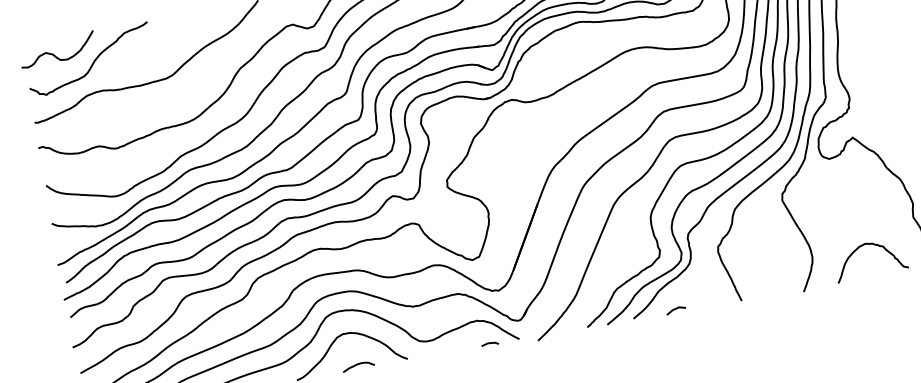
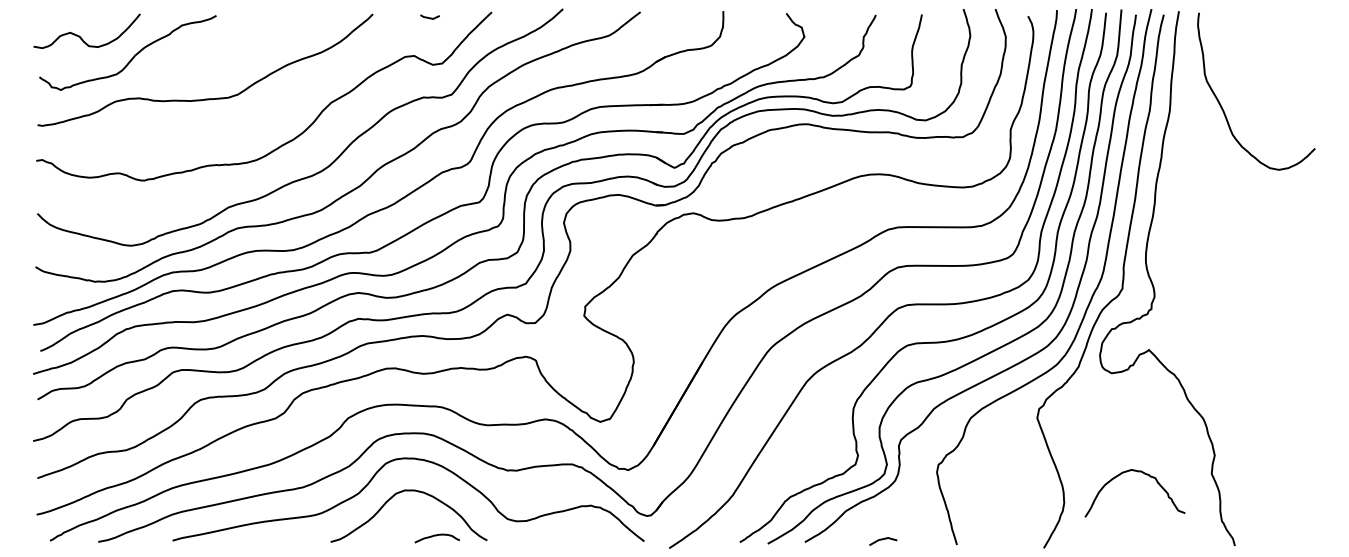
curve: (869, 244) -> (1137, 472), moved
curve: (675, 309) -> (882, 540), moved
line: (490, 343) -> (603, 540), removed
curve: (357, 365) -> (436, 536), moved

